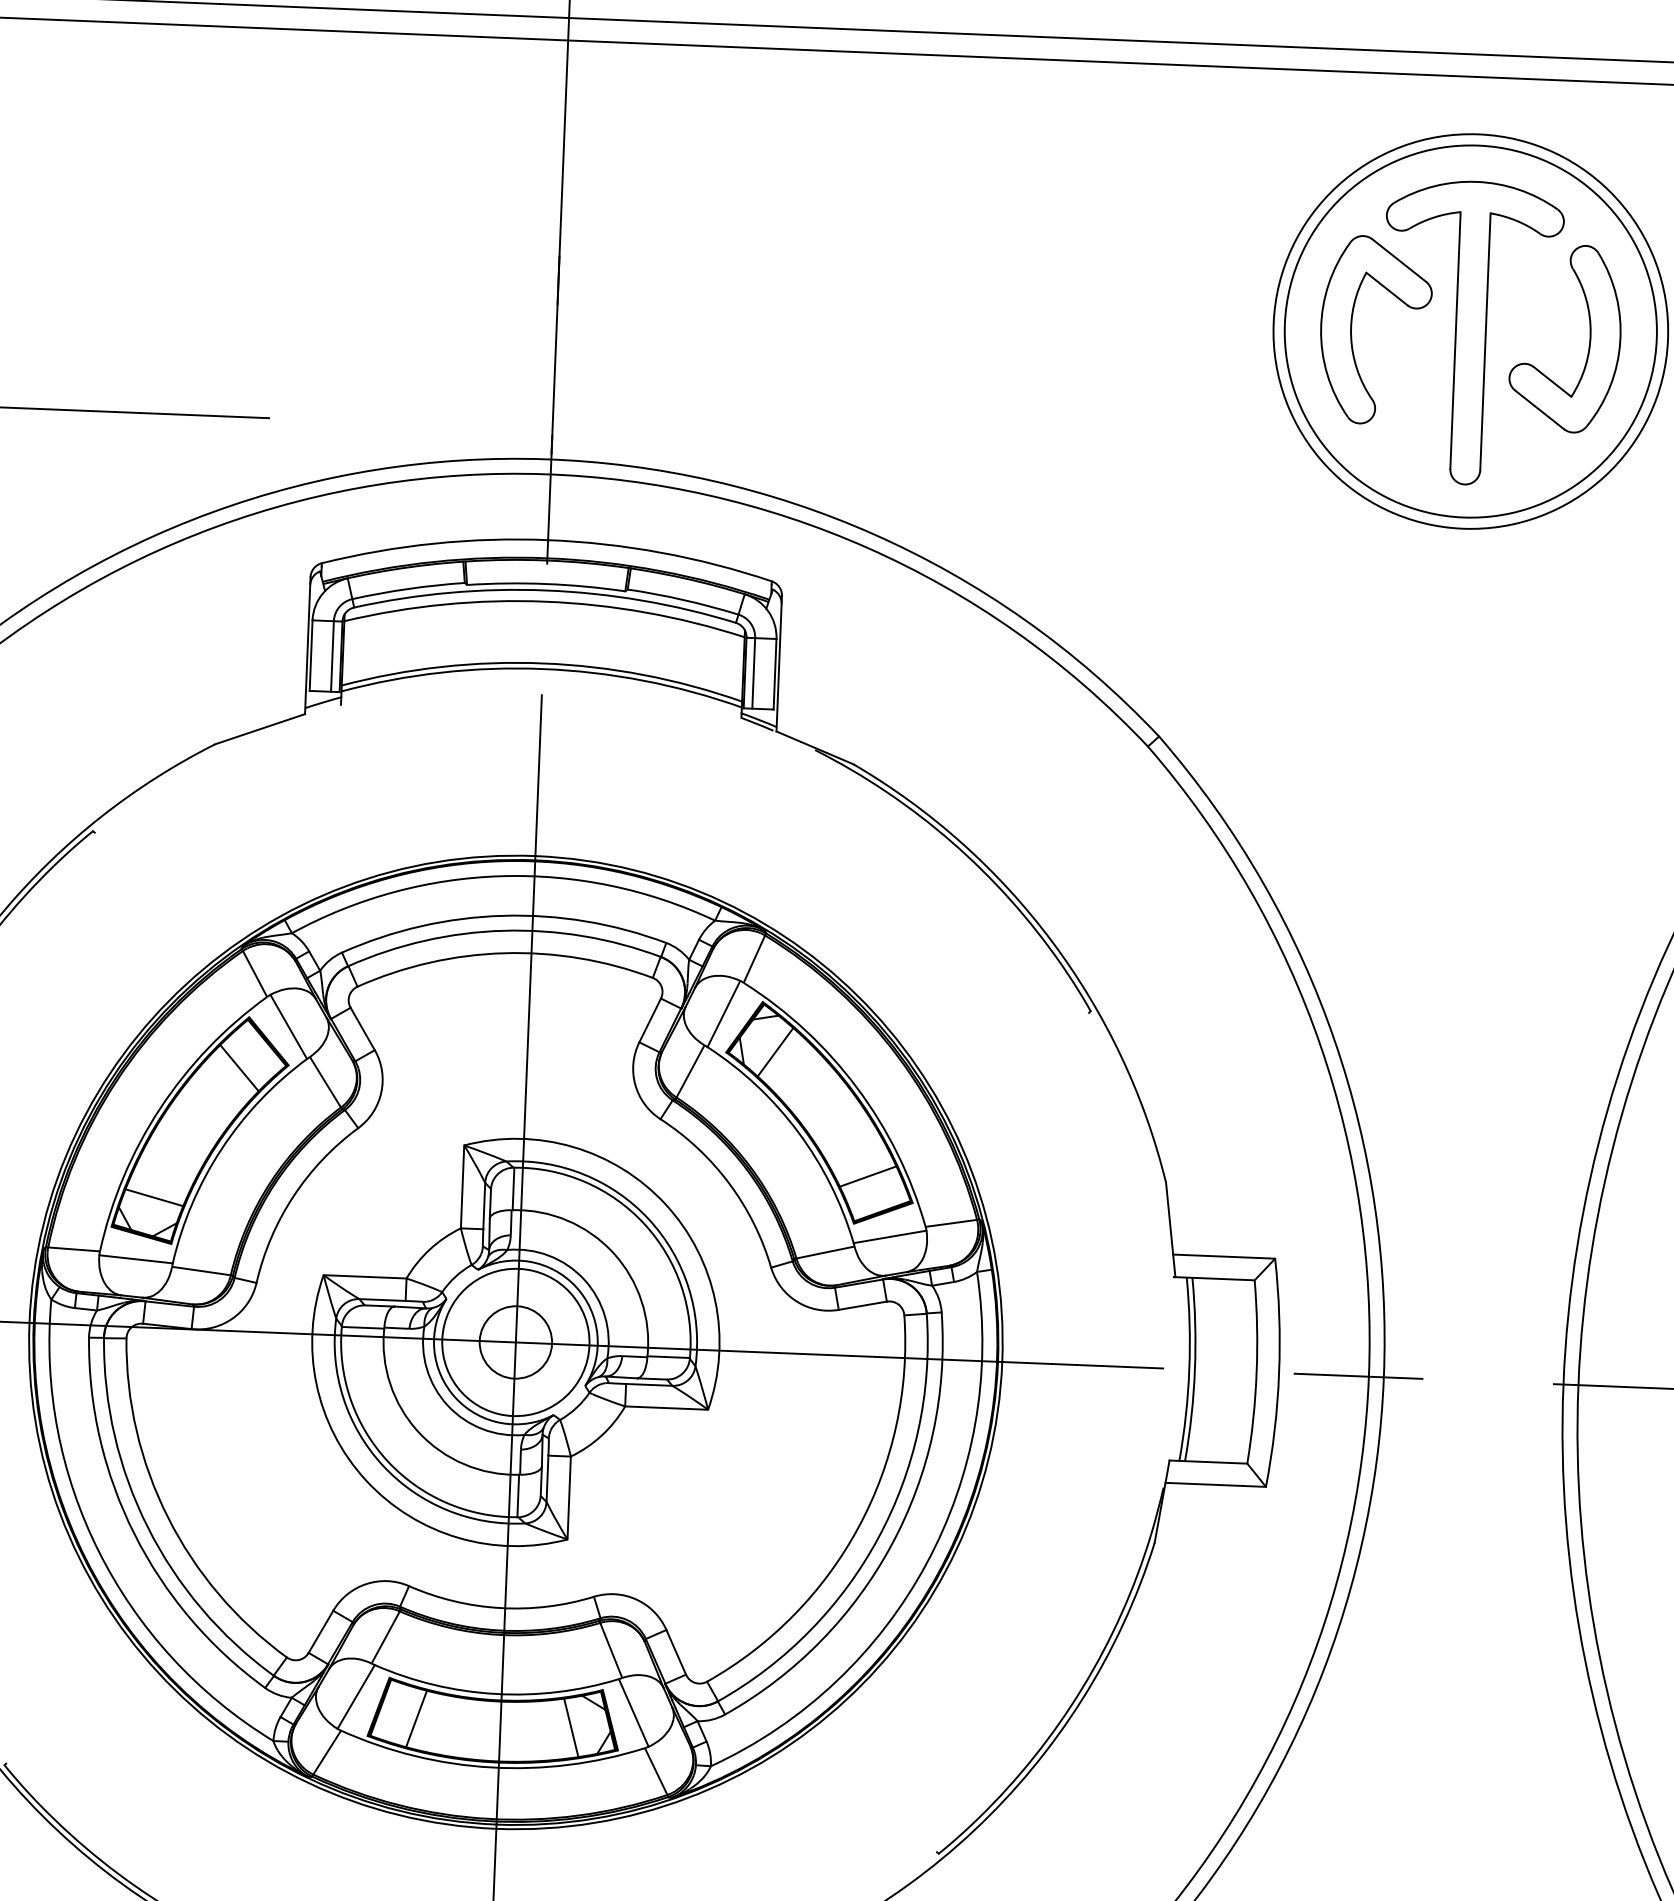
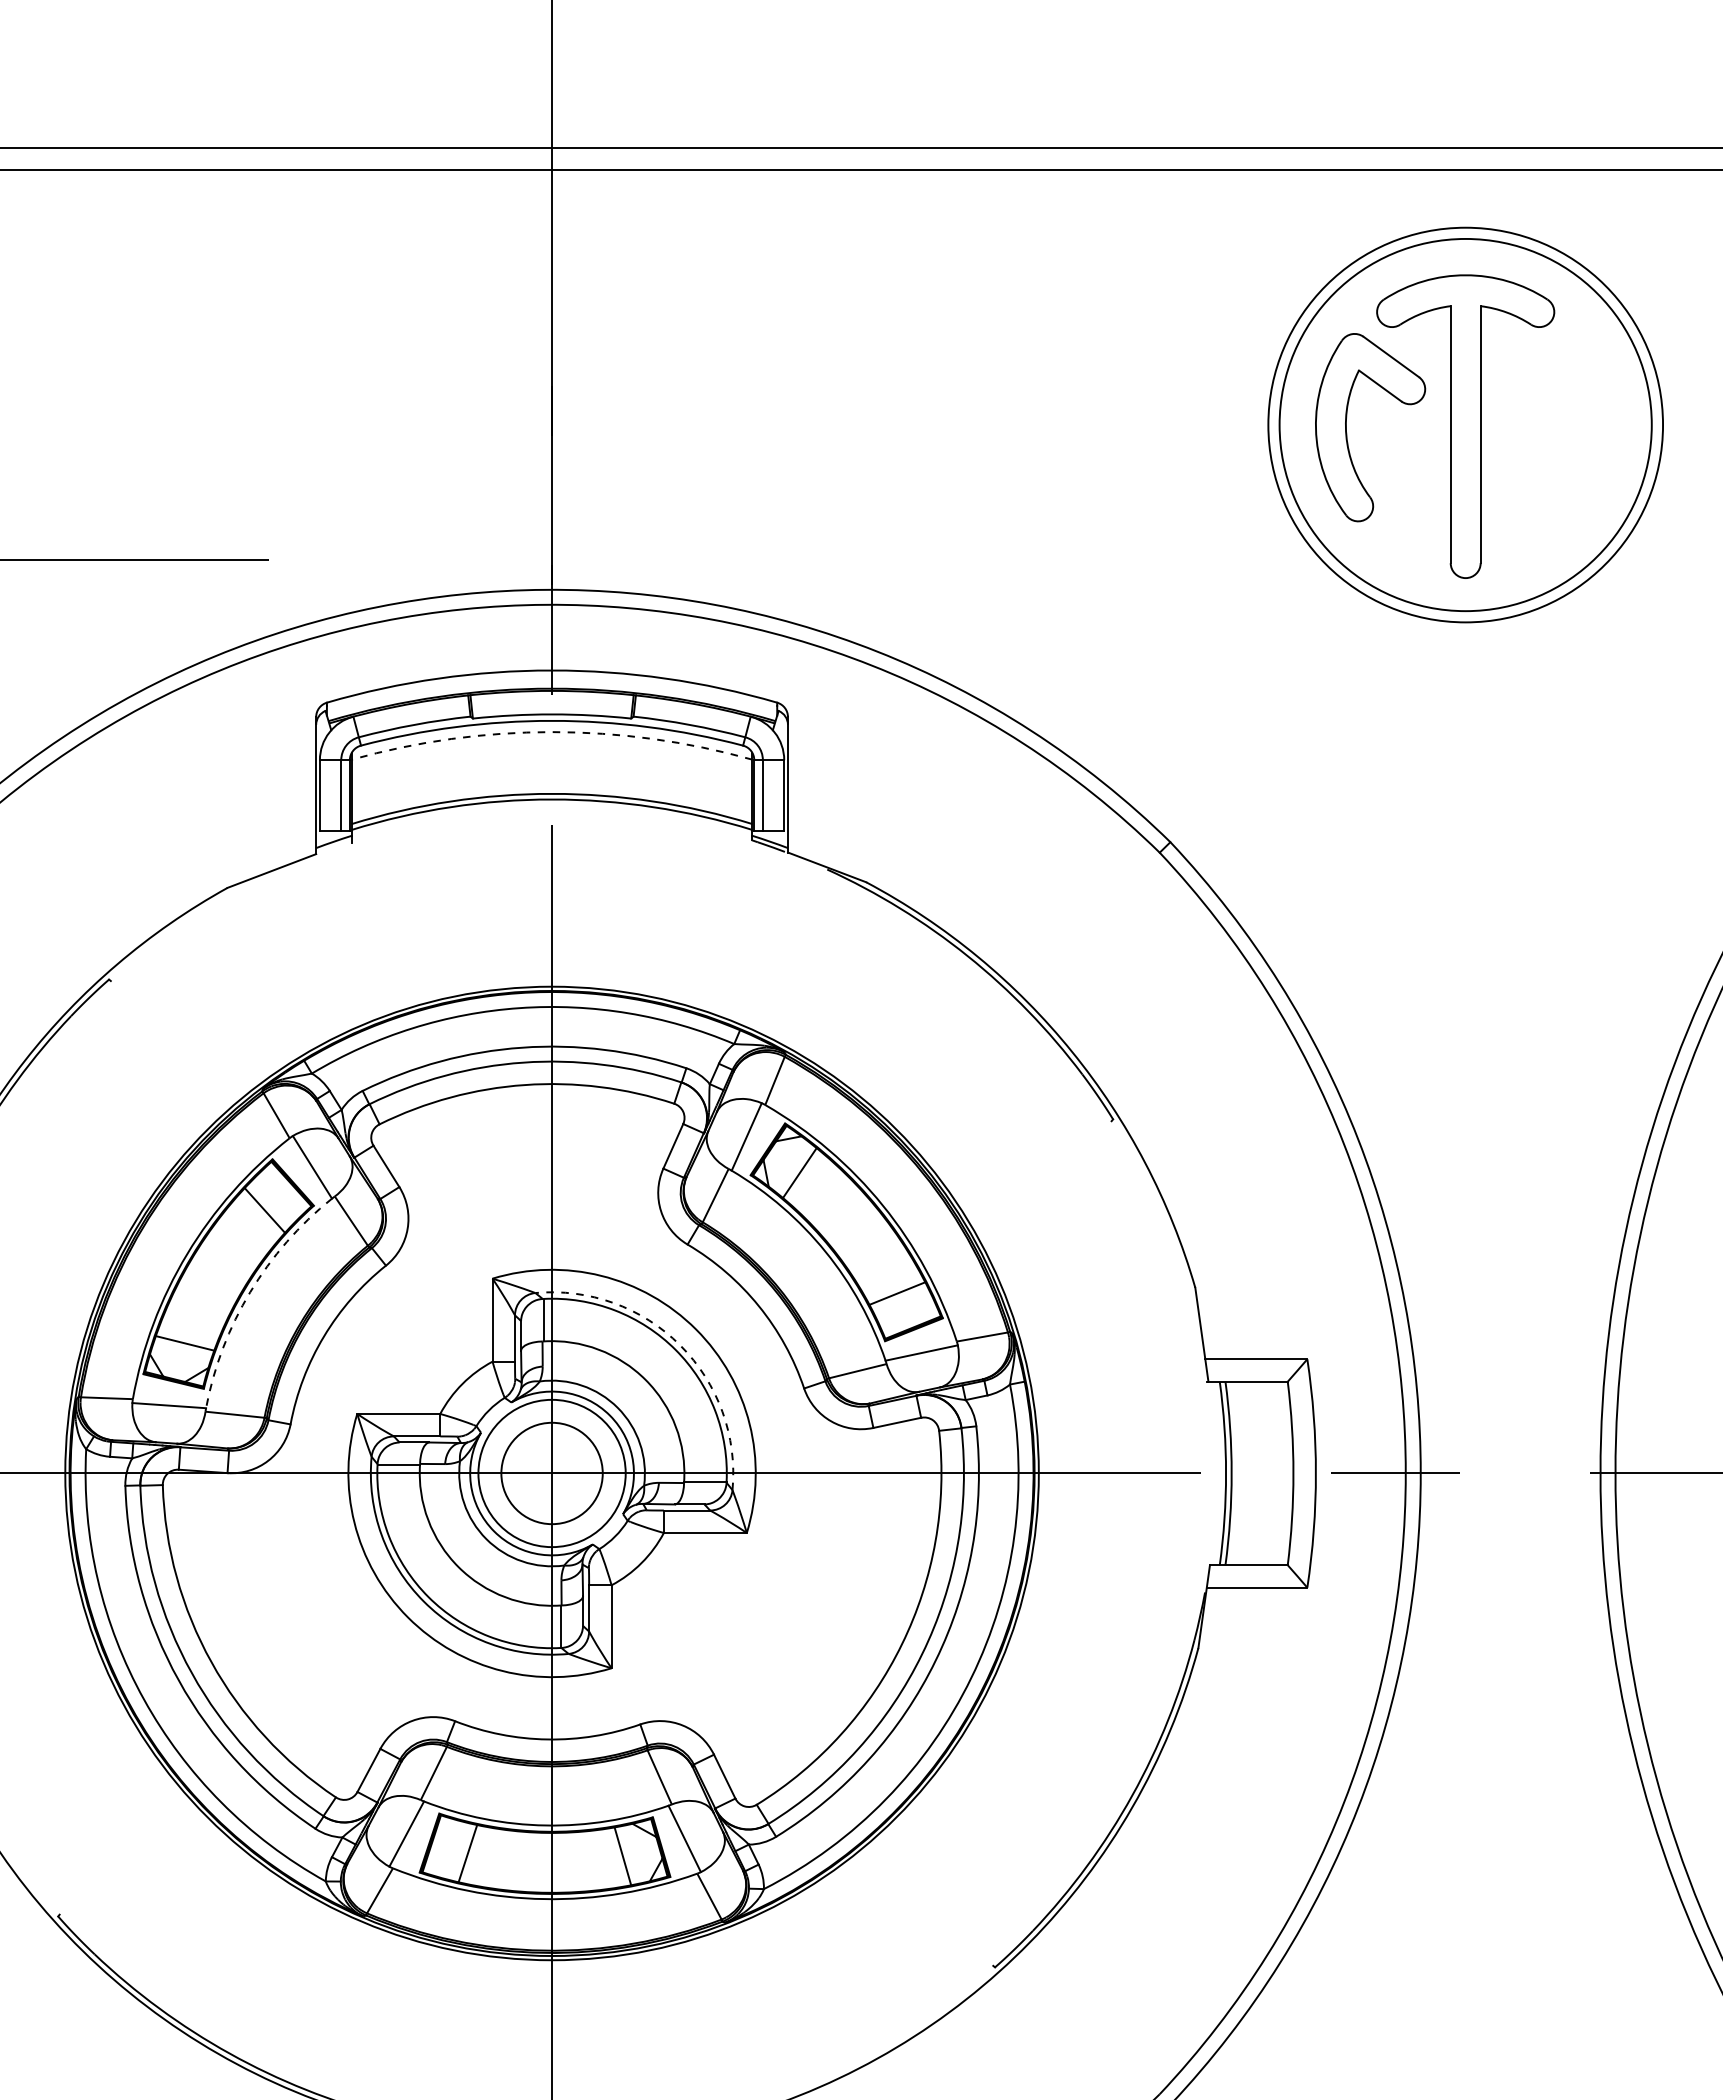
part: (1589, 339) -> (1584, 428), removed
arc: (546, 602) -> (552, 732), solid -> dashed
arc: (221, 1149) -> (250, 1292), solid -> dashed
arc: (649, 1219) -> (680, 1345), solid -> dashed
circle: (515, 1342) -> (551, 1473), size x1.4

